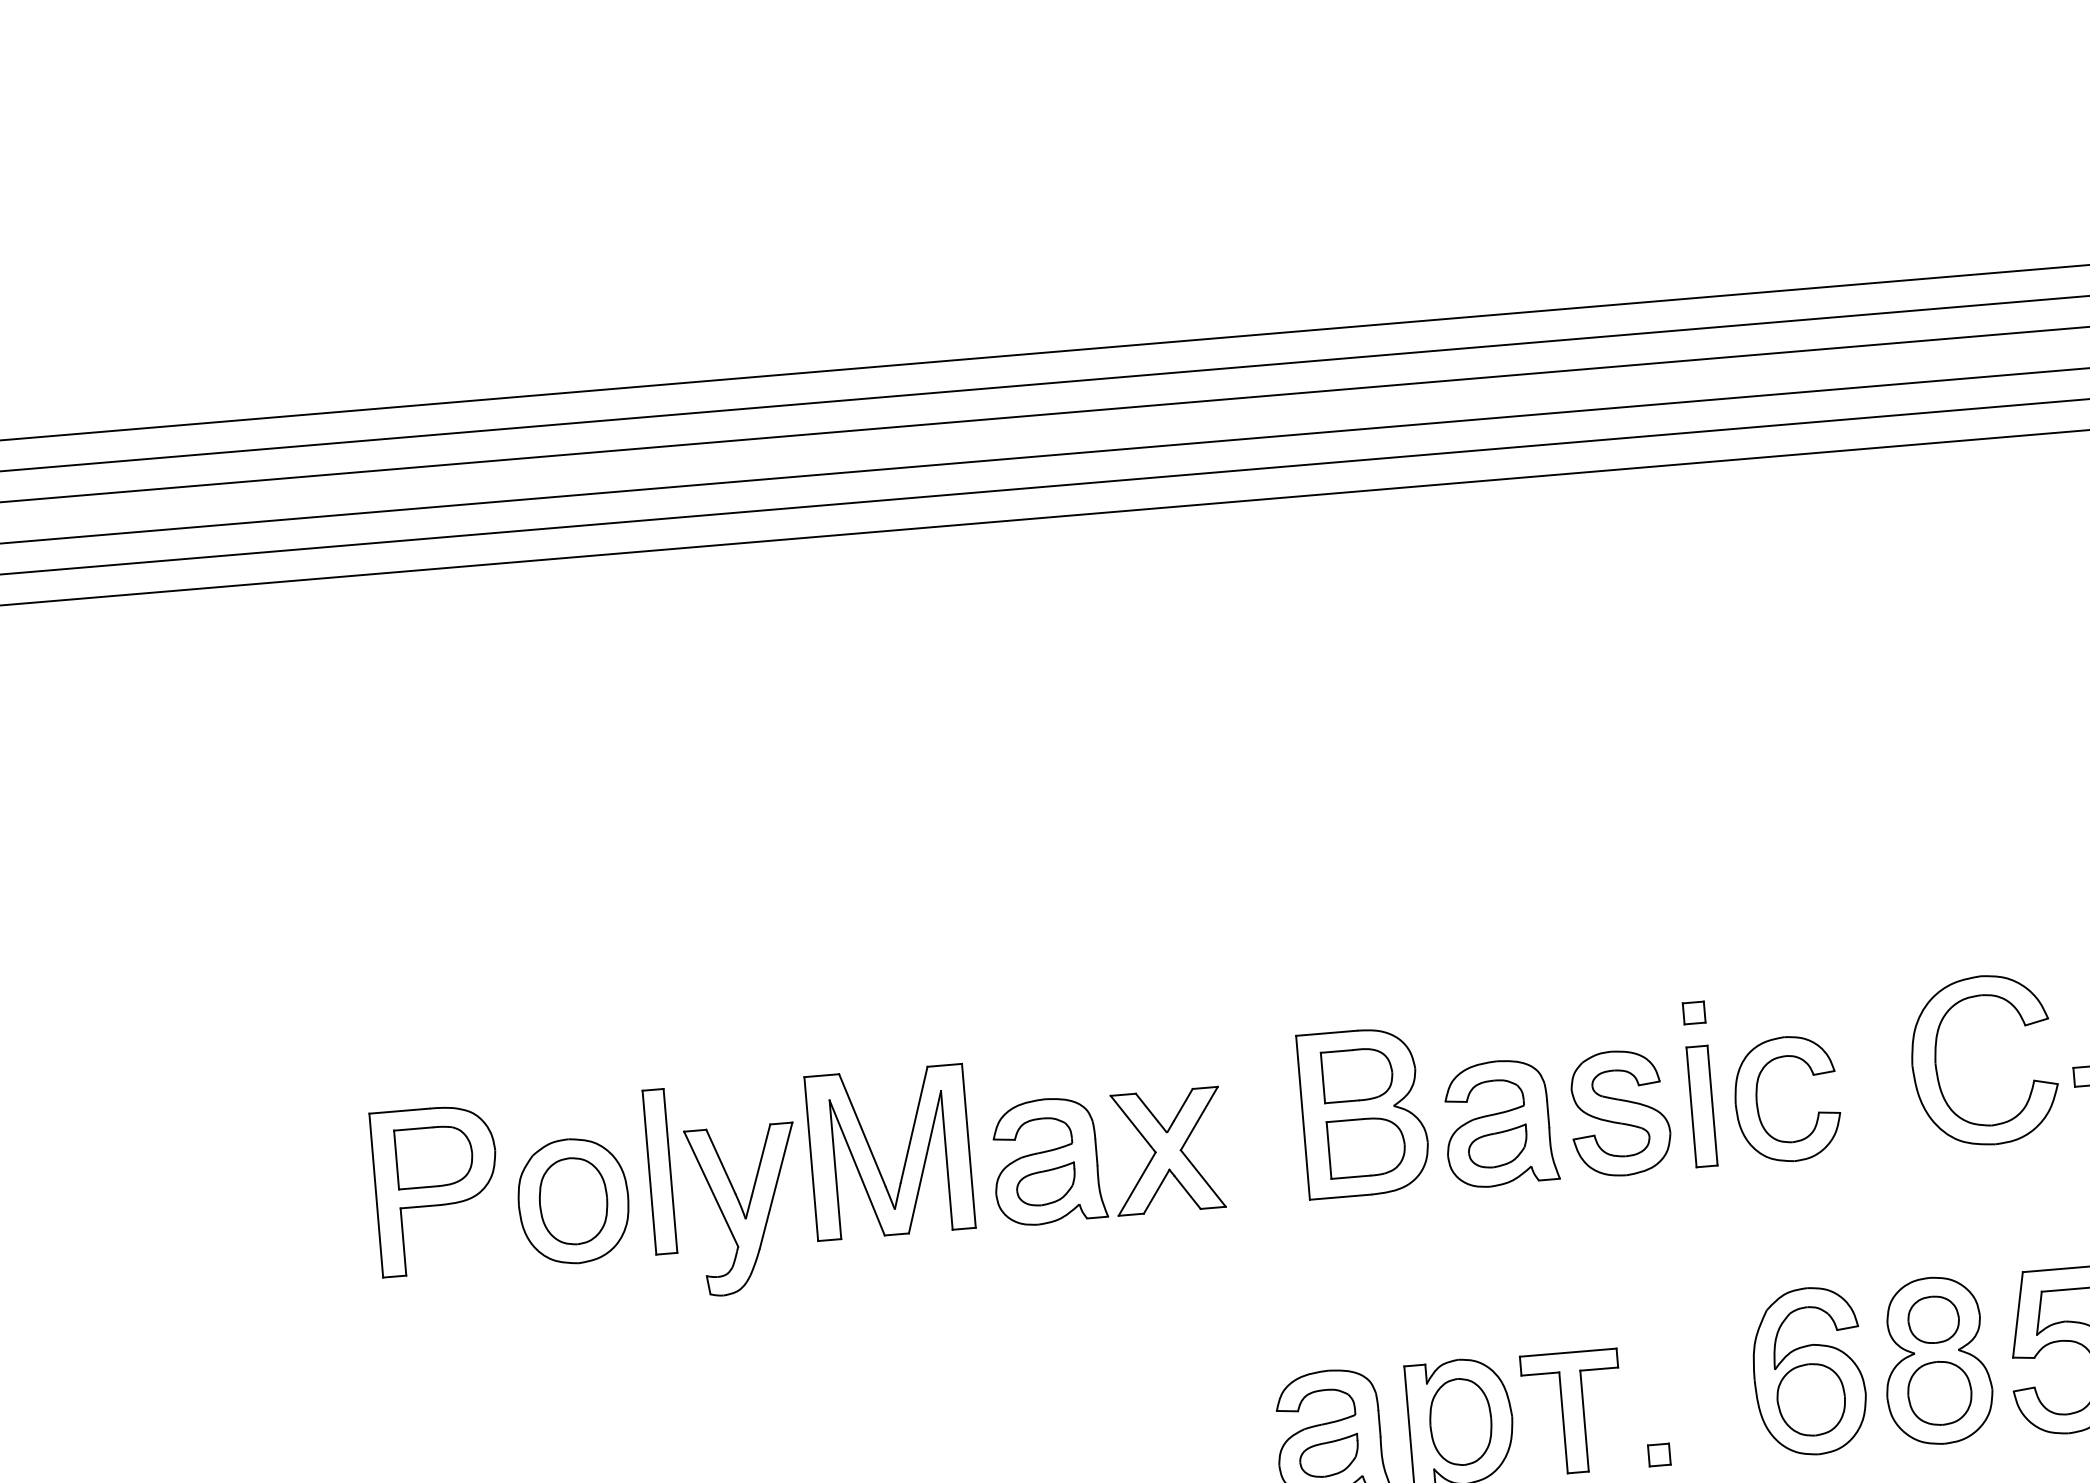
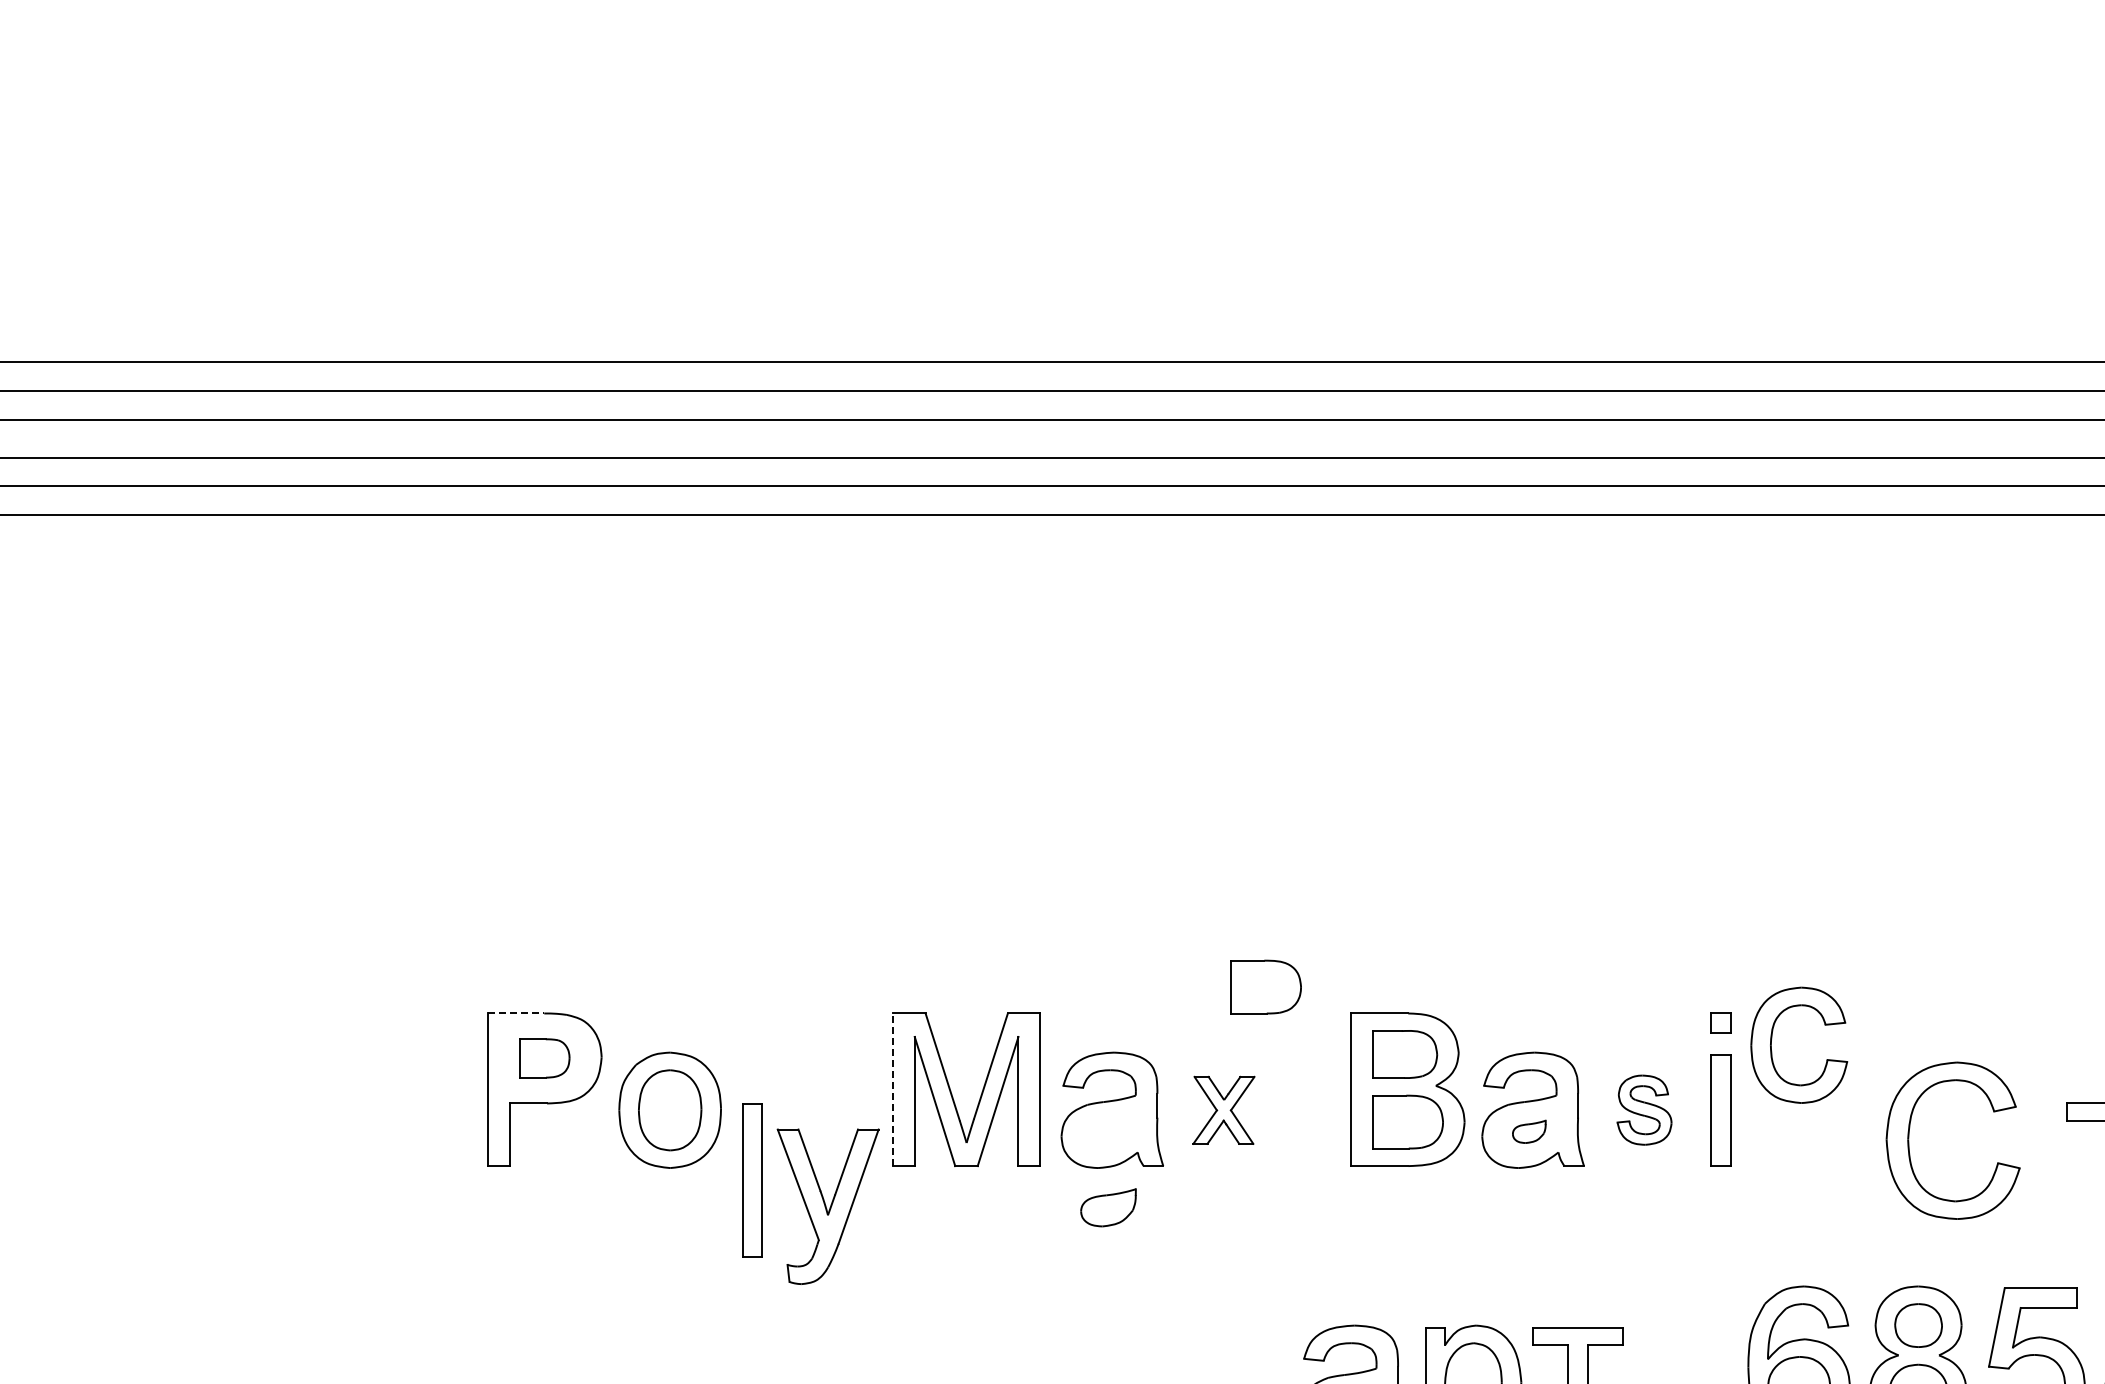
part: (1201, 1014) -> (1265, 986), added
part: (1937, 1064) -> (1909, 1140), moved
part: (1757, 1094) -> (1772, 1038), moved
line: (399, 1111) -> (516, 1013), solid -> dashed
part: (1619, 1112) -> (1644, 1109), size x0.6
part: (1498, 1146) -> (1529, 1131), size x0.6
part: (1167, 1151) -> (1223, 1110), size x0.6
part: (433, 1156) -> (544, 1058), size x0.7
line: (811, 1158) -> (893, 1089), solid -> dashed
part: (660, 1171) -> (752, 1180), moved
part: (1046, 1184) -> (1108, 1207), moved
part: (744, 1209) -> (827, 1206), moved

